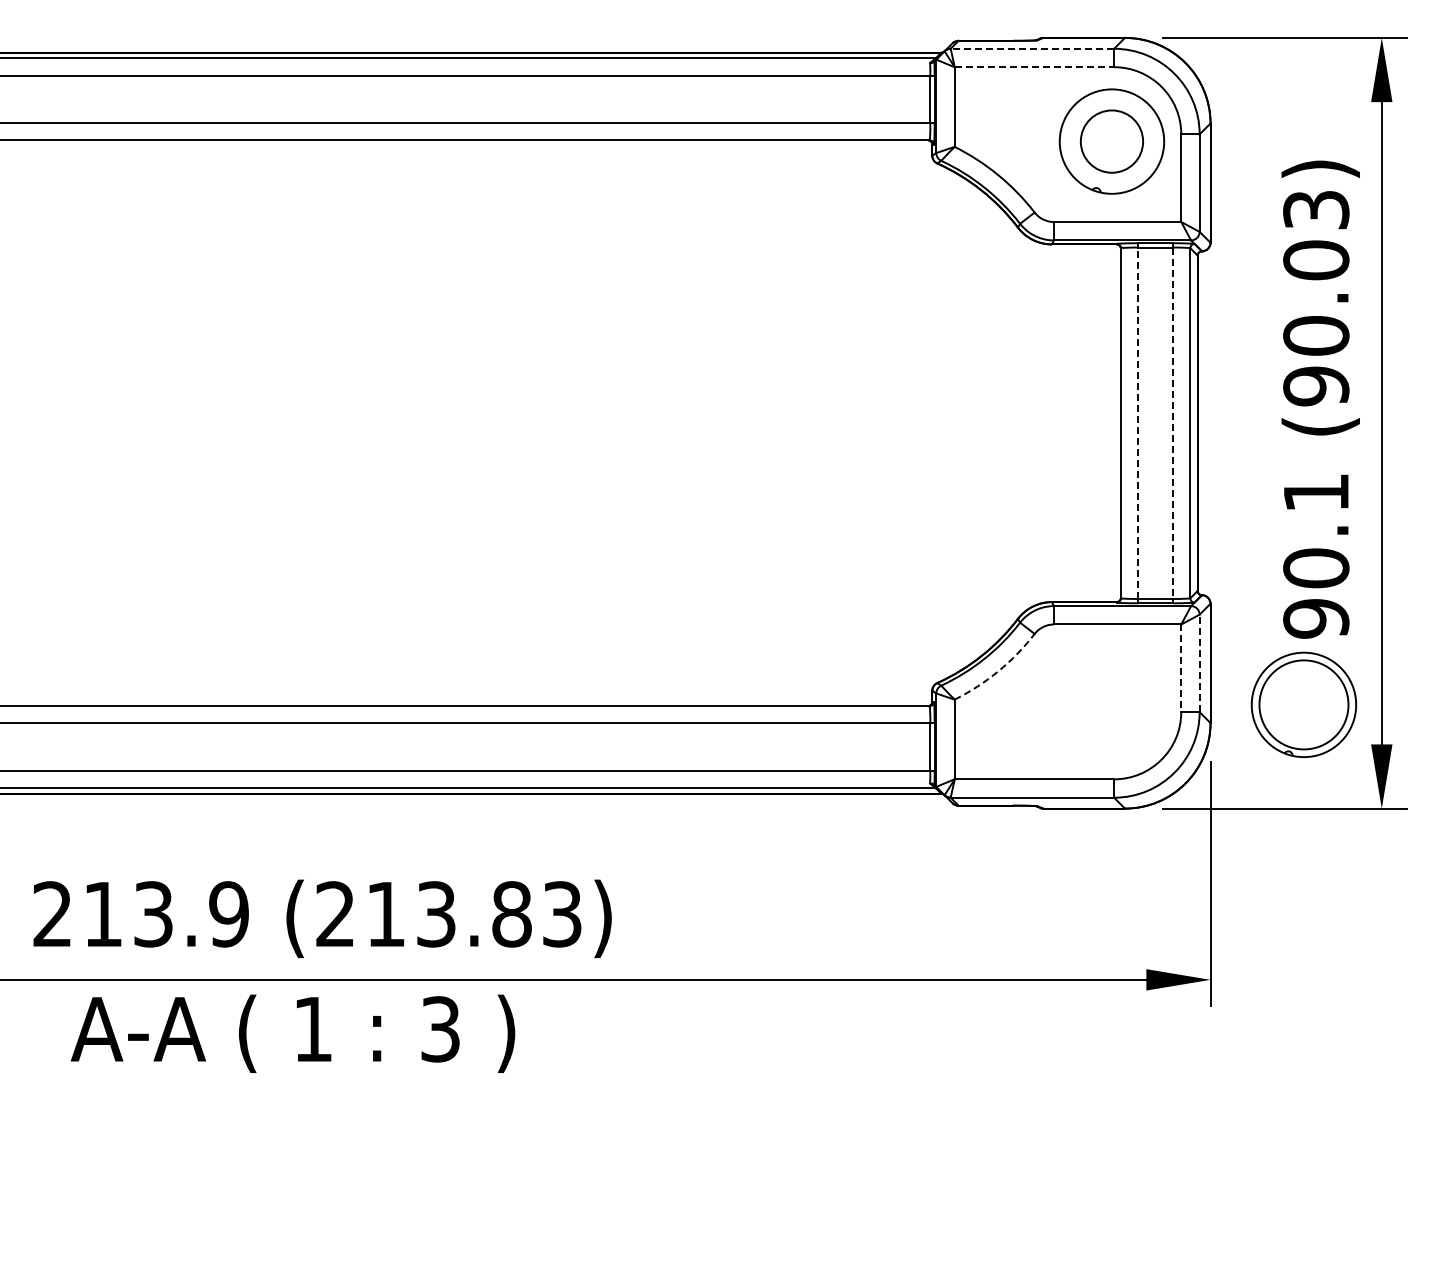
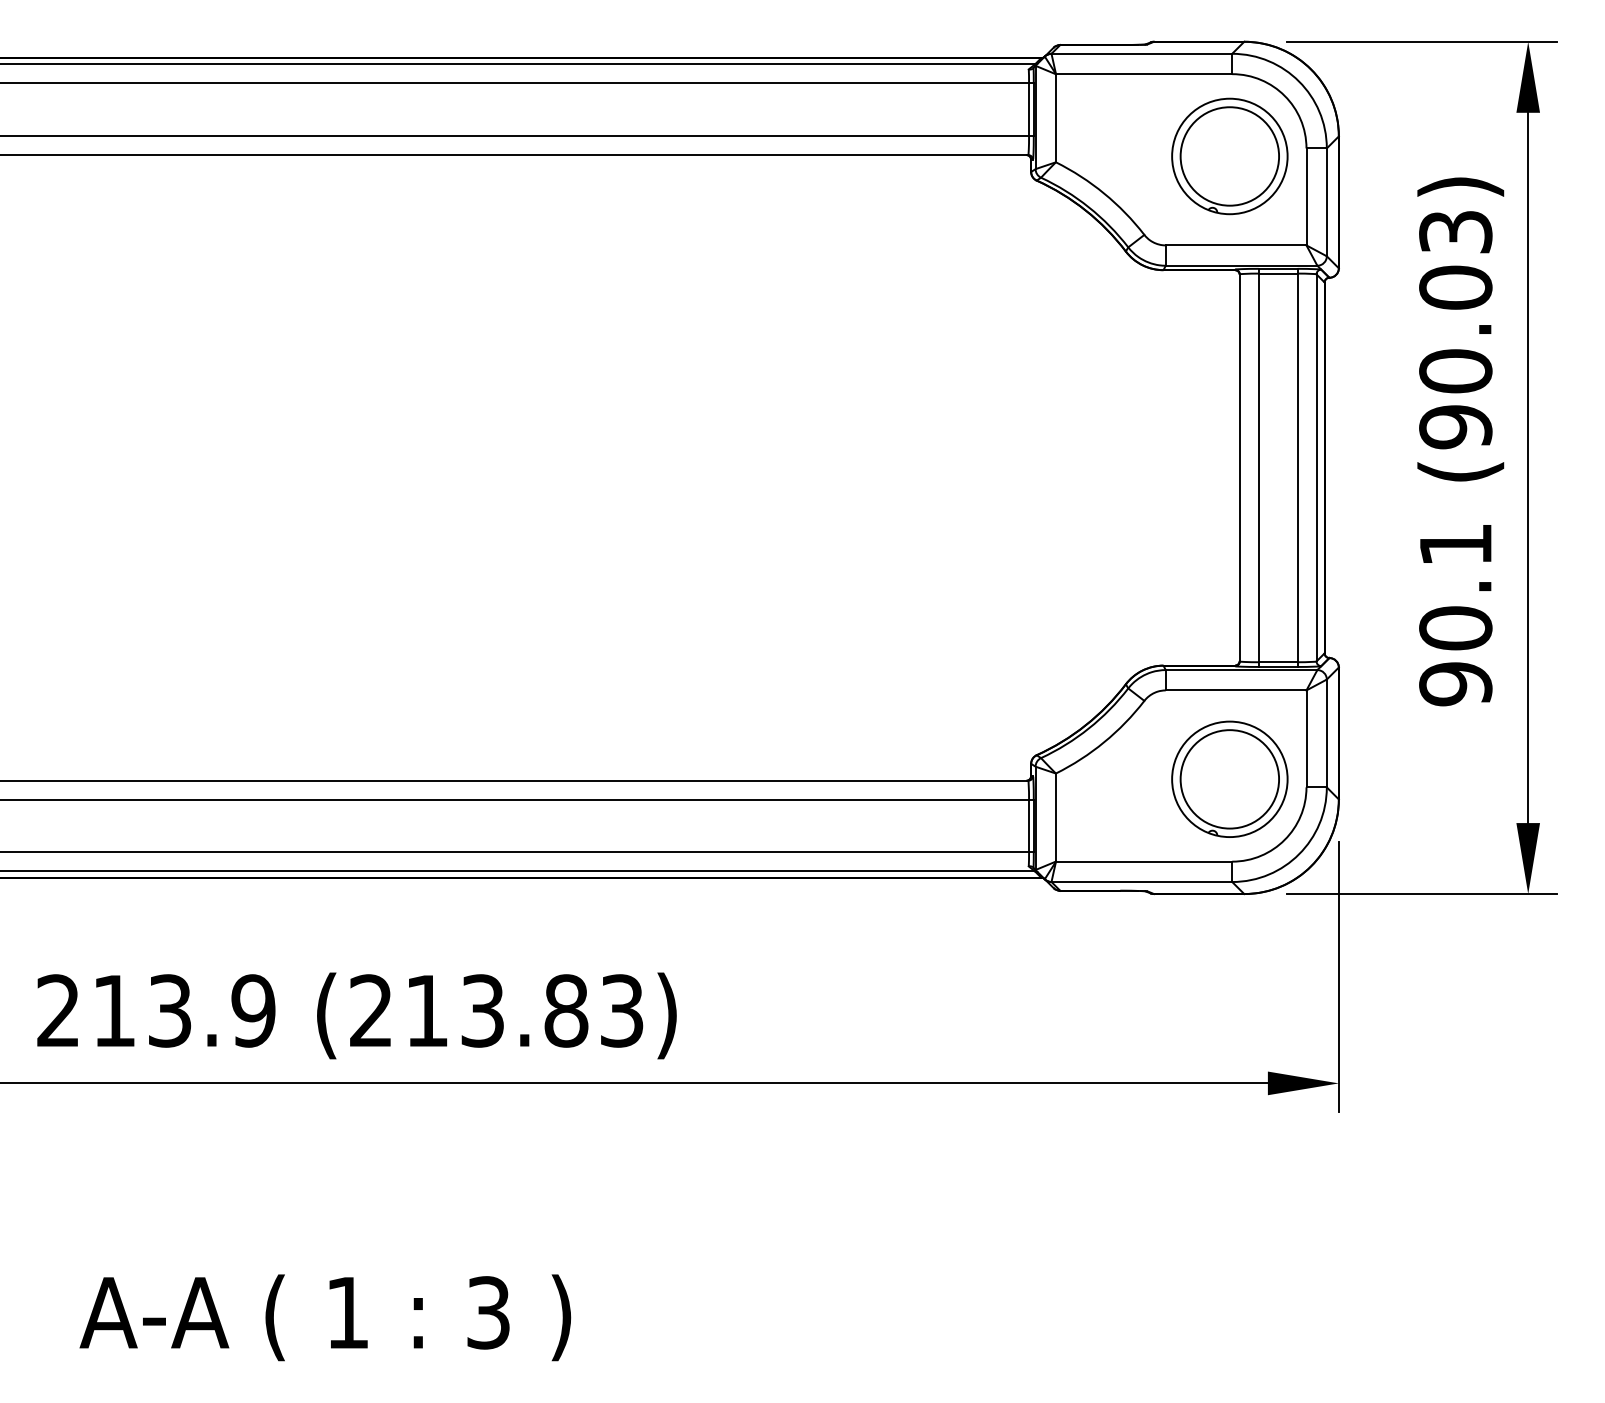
line: (1032, 48) -> (1141, 53), dashed -> solid
line: (1034, 67) -> (1144, 74), dashed -> solid
circle: (1111, 141) -> (1229, 156), size x1.43
line: (1138, 423) -> (1259, 468), dashed -> solid
line: (1173, 423) -> (1297, 468), dashed -> solid
line: (1199, 663) -> (1326, 733), dashed -> solid
line: (1181, 668) -> (1306, 739), dashed -> solid
arc: (998, 671) -> (1104, 742), dashed -> solid
part: (1303, 704) -> (1229, 778), moved
text: (292, 1033) -> (324, 1317), moved

